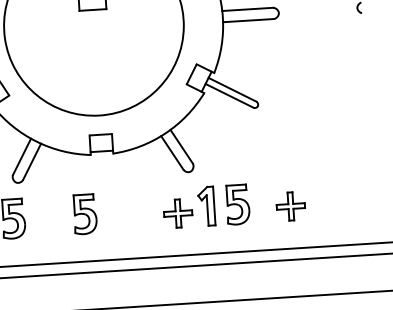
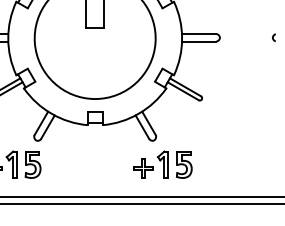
part: (290, 206) -> (219, 168), removed
part: (85, 213) -> (81, 164), removed

